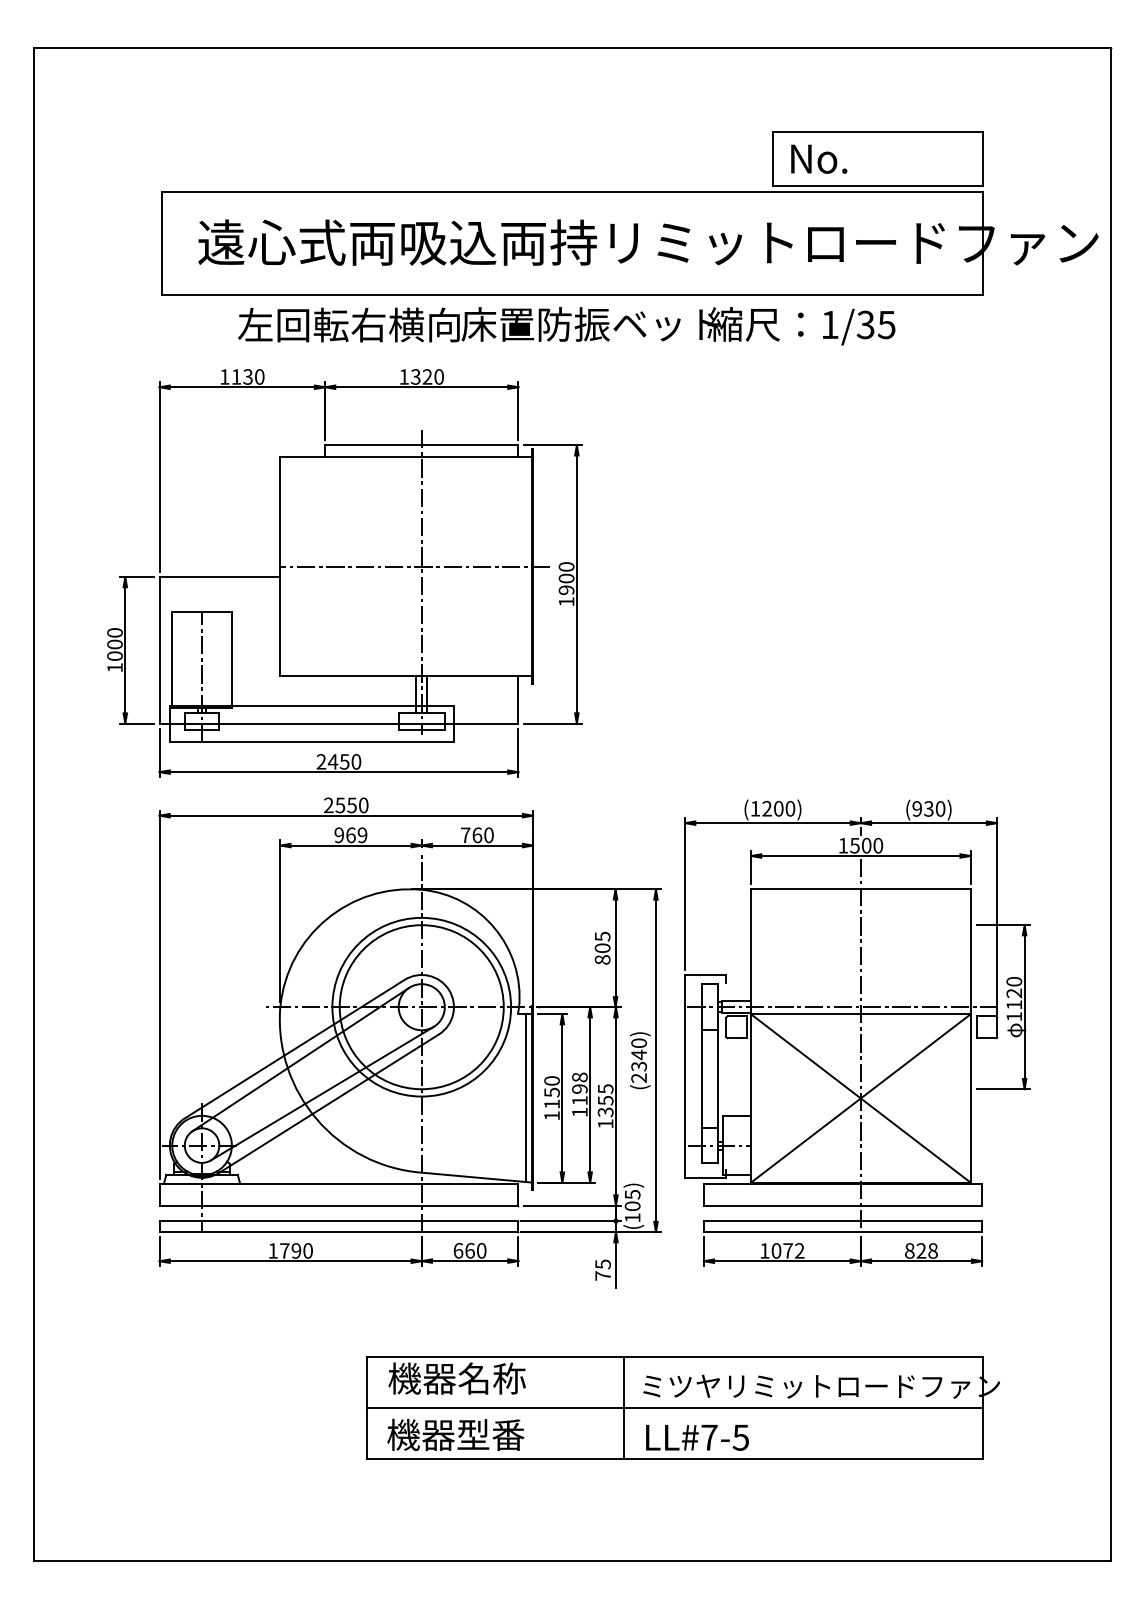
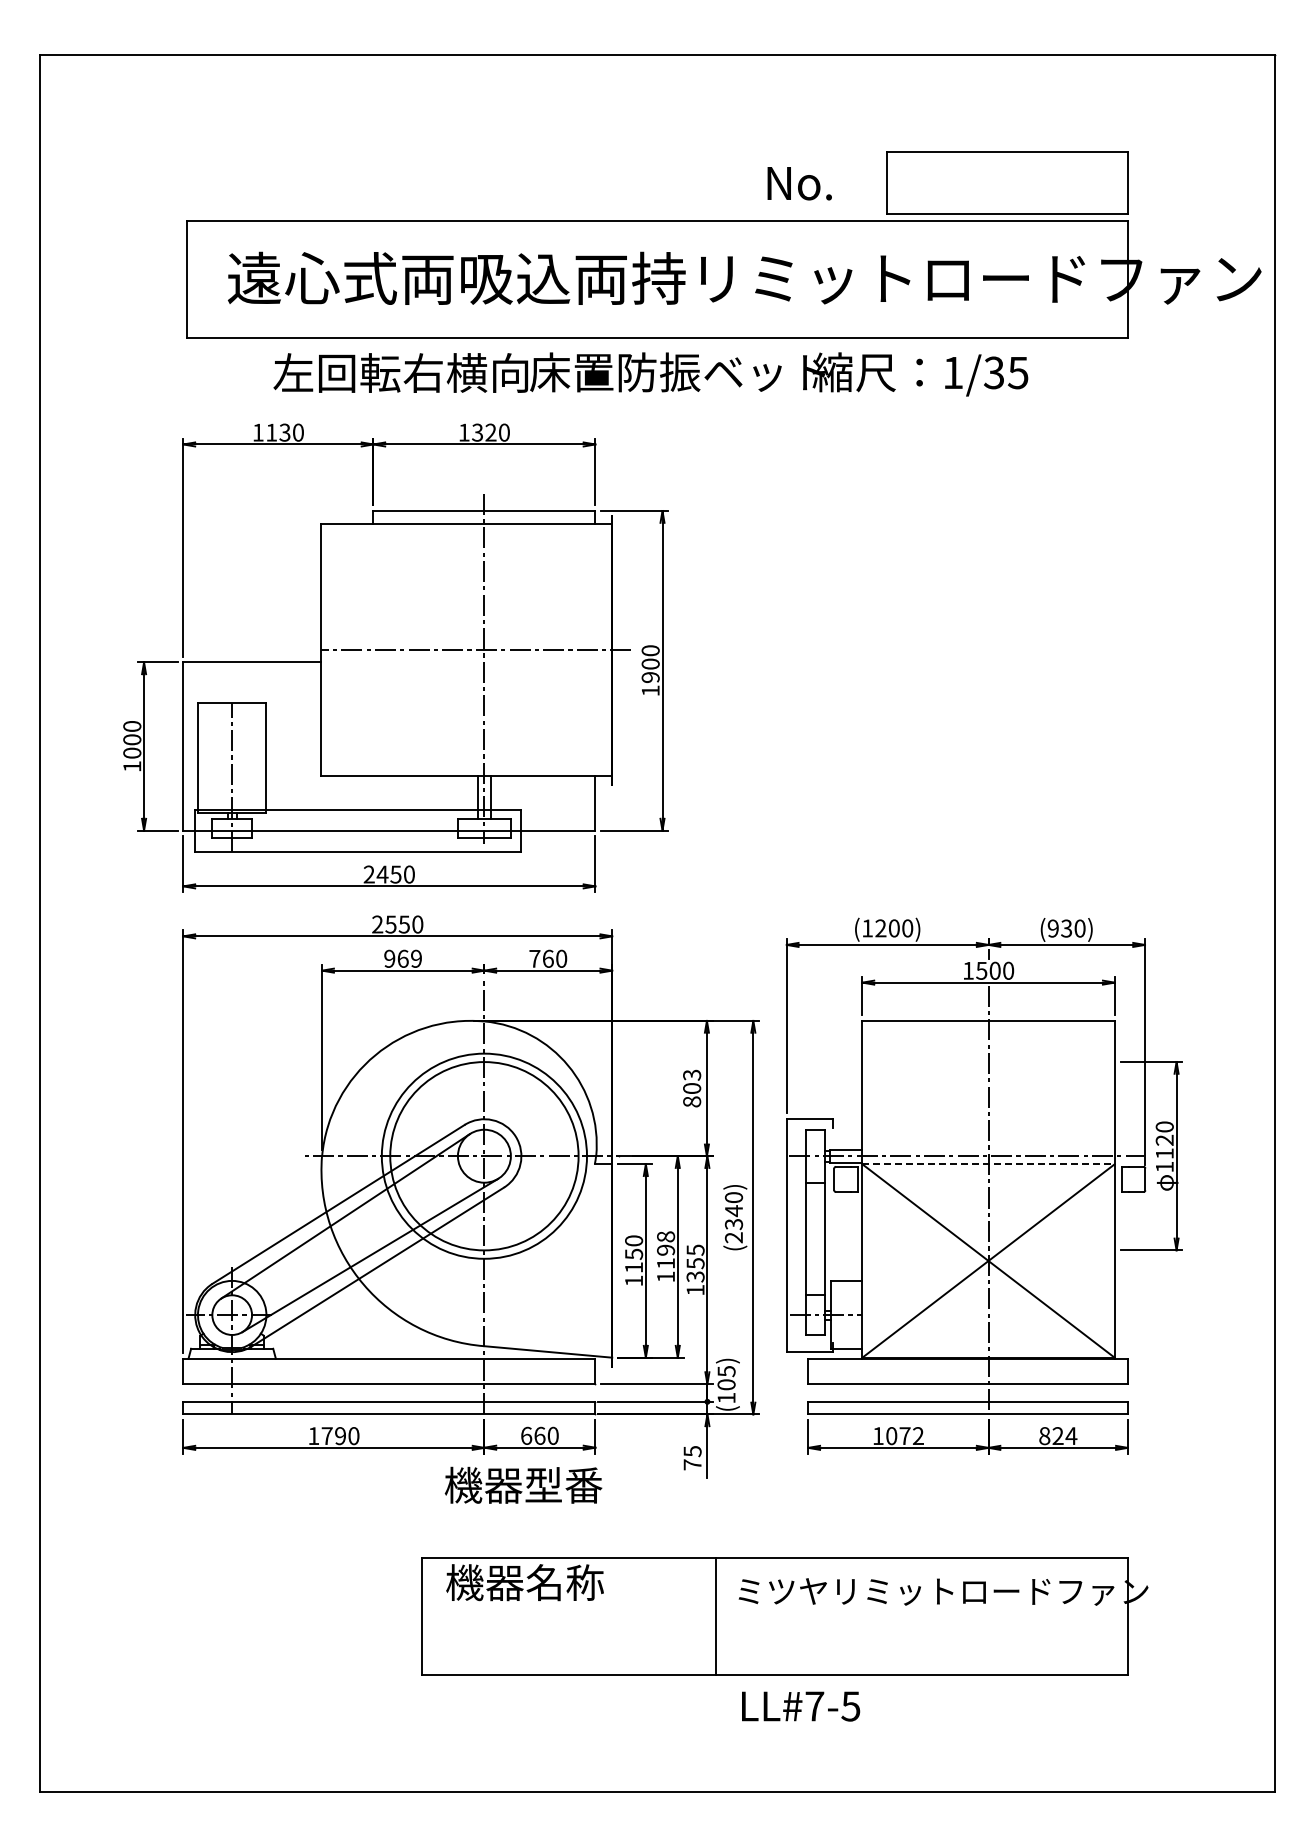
text: (818, 159) -> (799, 183), moved
text: (602, 936) -> (691, 1074), 805 -> 803
line: (861, 1014) -> (989, 1164), solid -> dashed
line: (525, 1098) -> (603, 1260), removed
text: (933, 1251) -> (1071, 1436), 828 -> 824
line: (675, 1408) -> (775, 1616), removed
text: (455, 1434) -> (523, 1484), moved
text: (697, 1437) -> (801, 1706), moved

